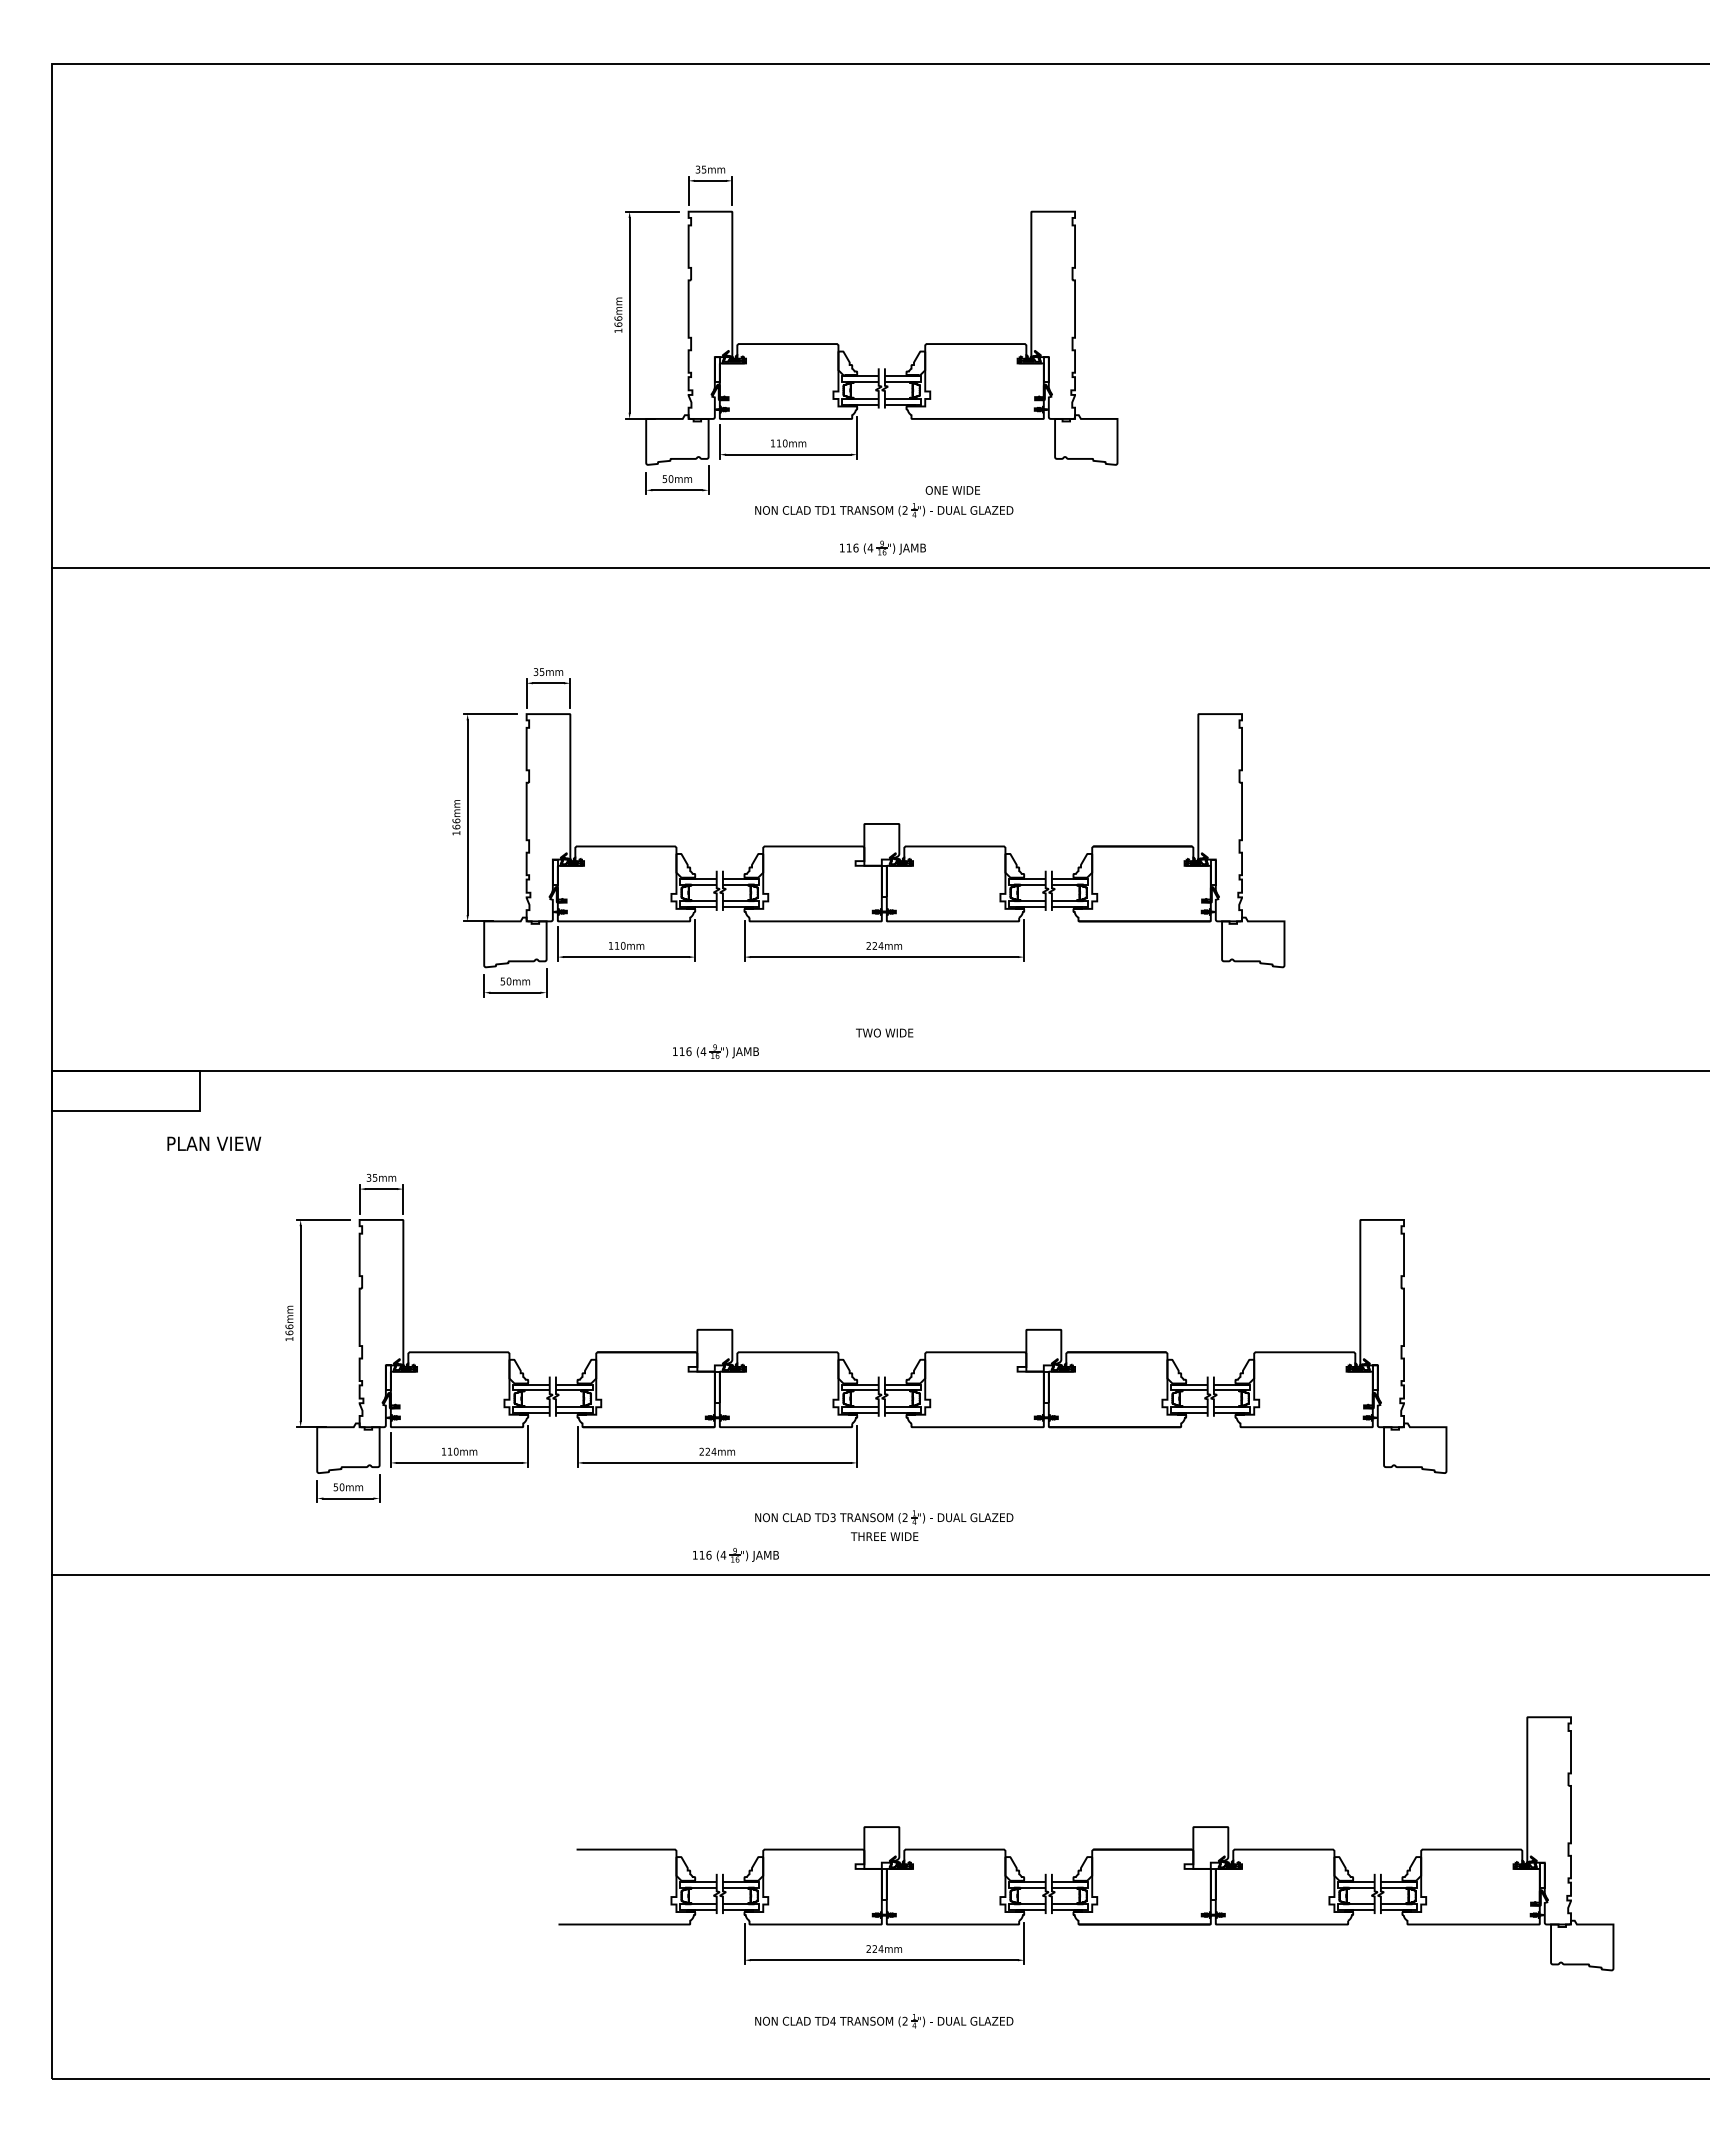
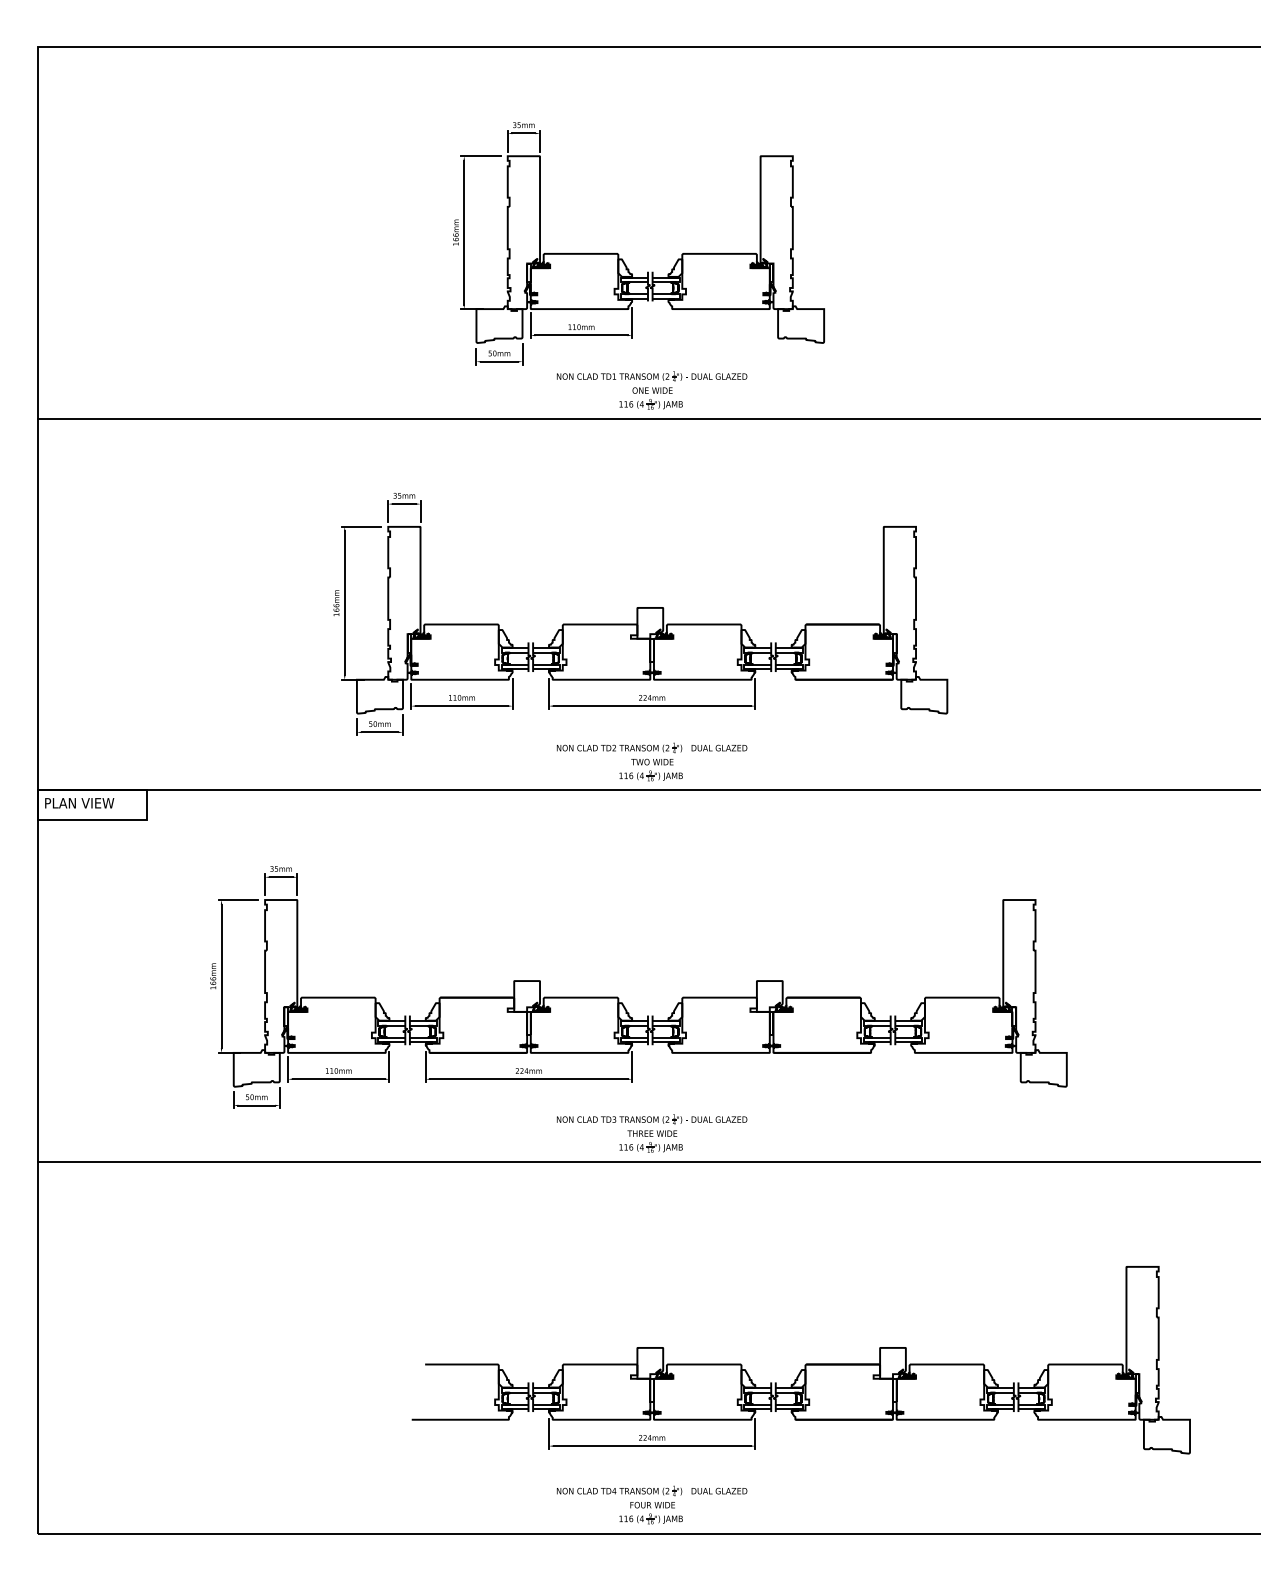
text: (952, 490) -> (652, 390), moved
part: (884, 1013) -> (652, 747), added
part: (715, 1051) -> (650, 775), moved
text: (214, 1143) -> (79, 803), moved
part: (735, 1555) -> (650, 1147), moved
part: (882, 2050) -> (650, 1512), added

